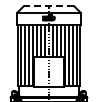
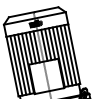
line: (48, 6) -> (33, 12), dashed -> solid

